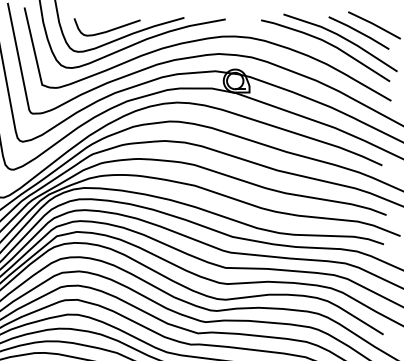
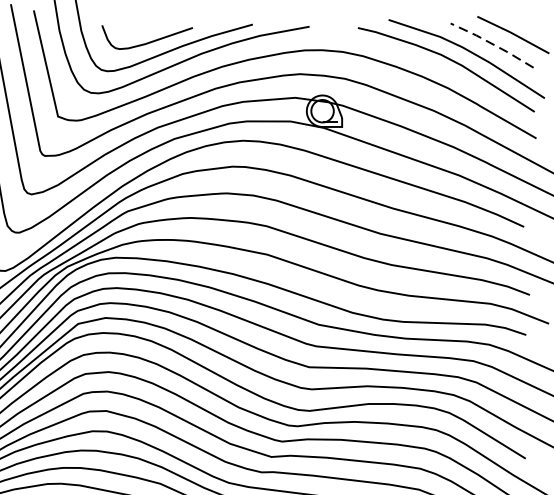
line: (359, 32) -> (492, 44), solid -> dashed

